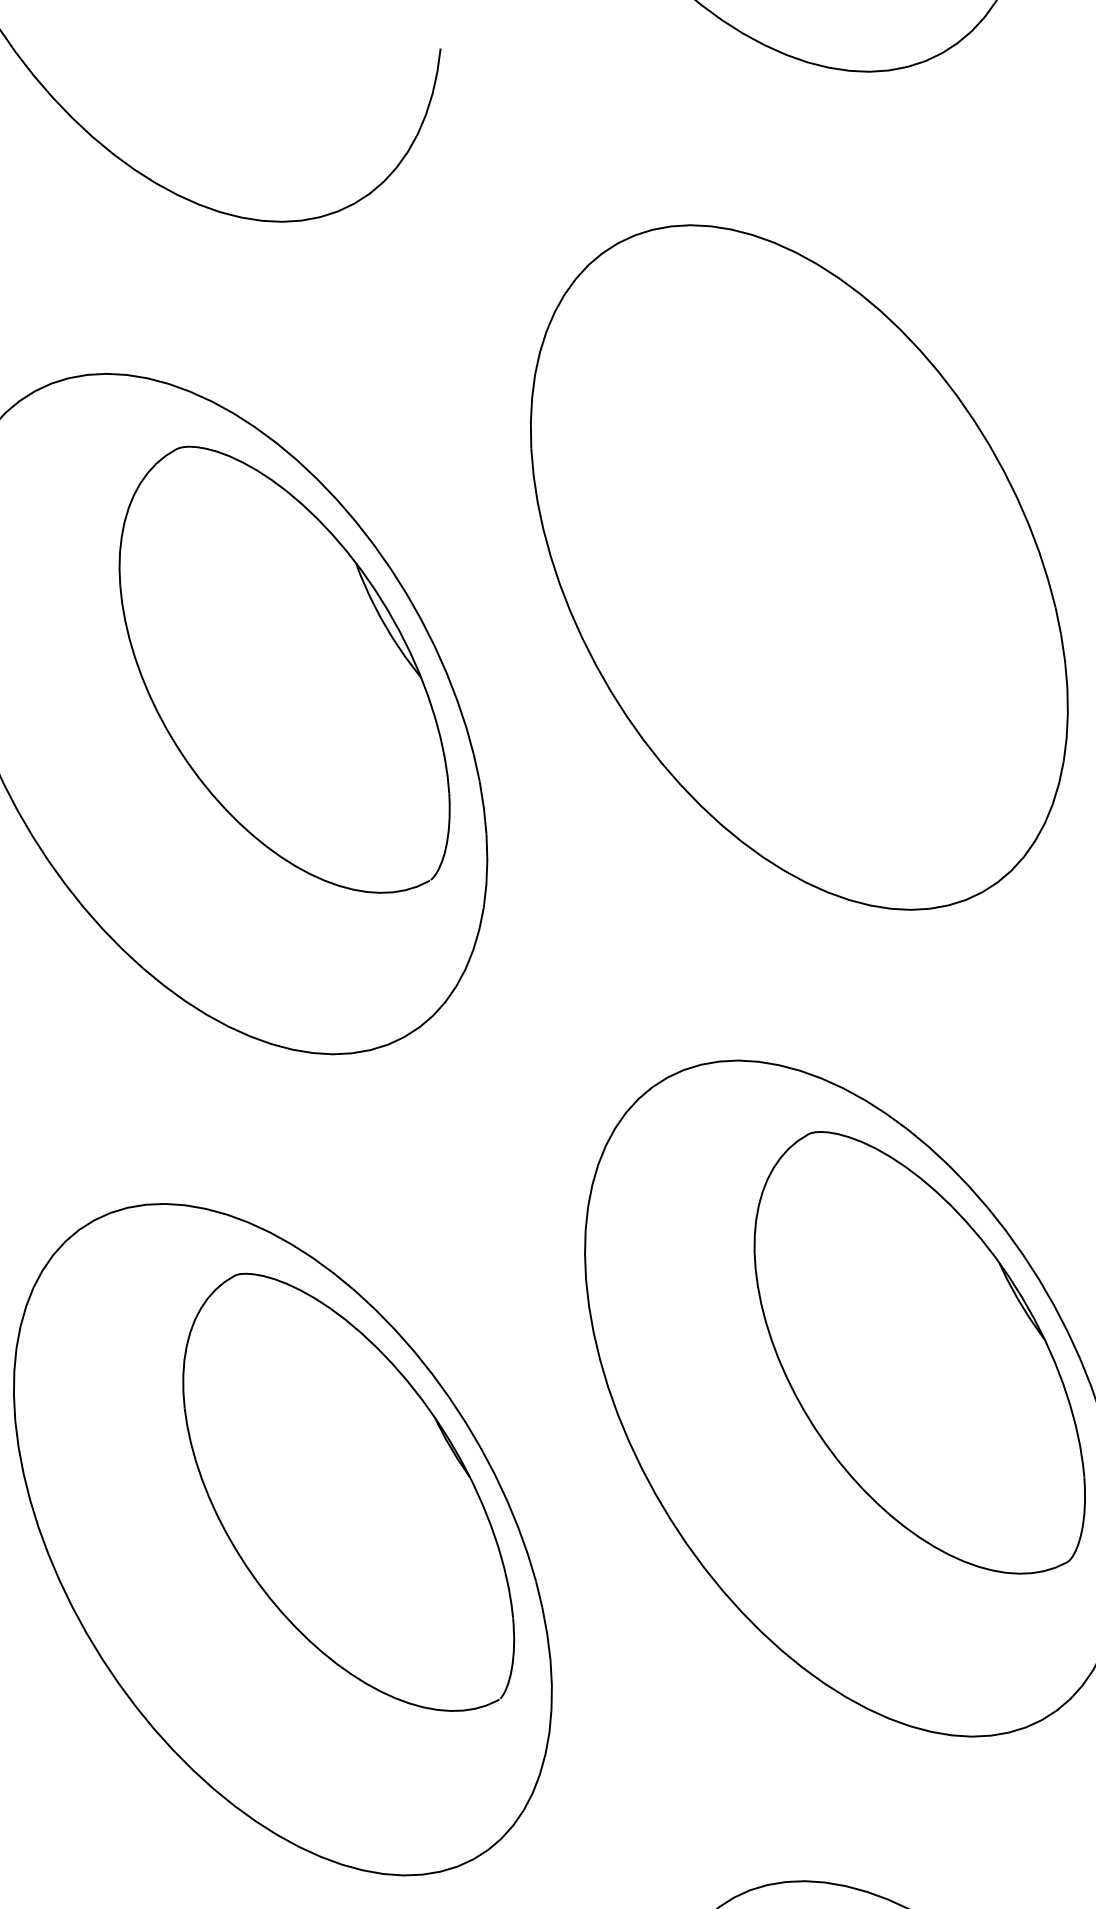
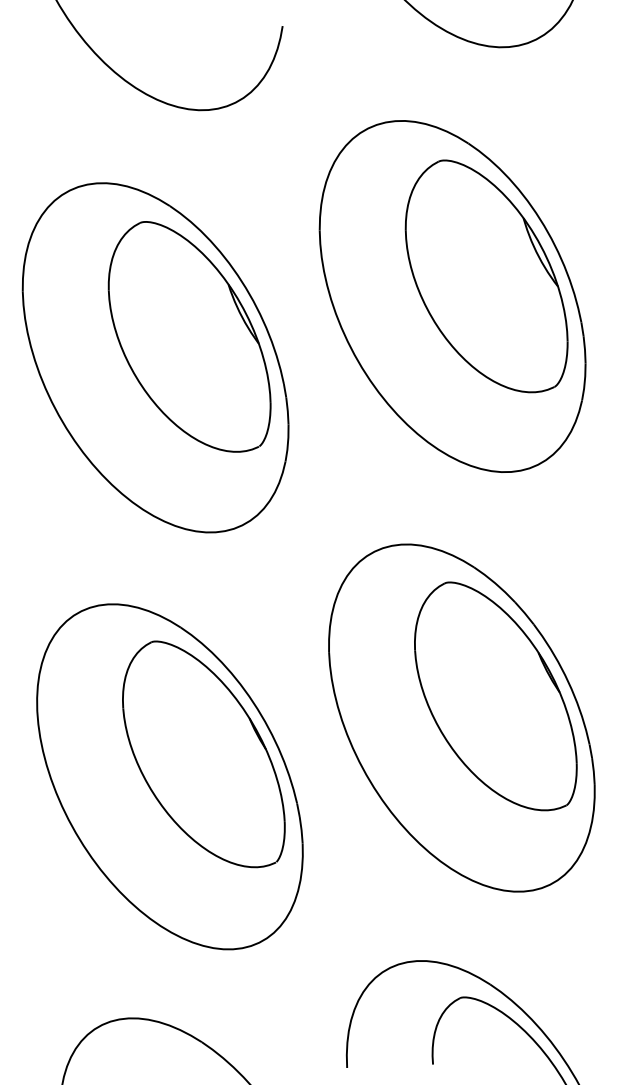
part: (864, 525) -> (486, 276), added

